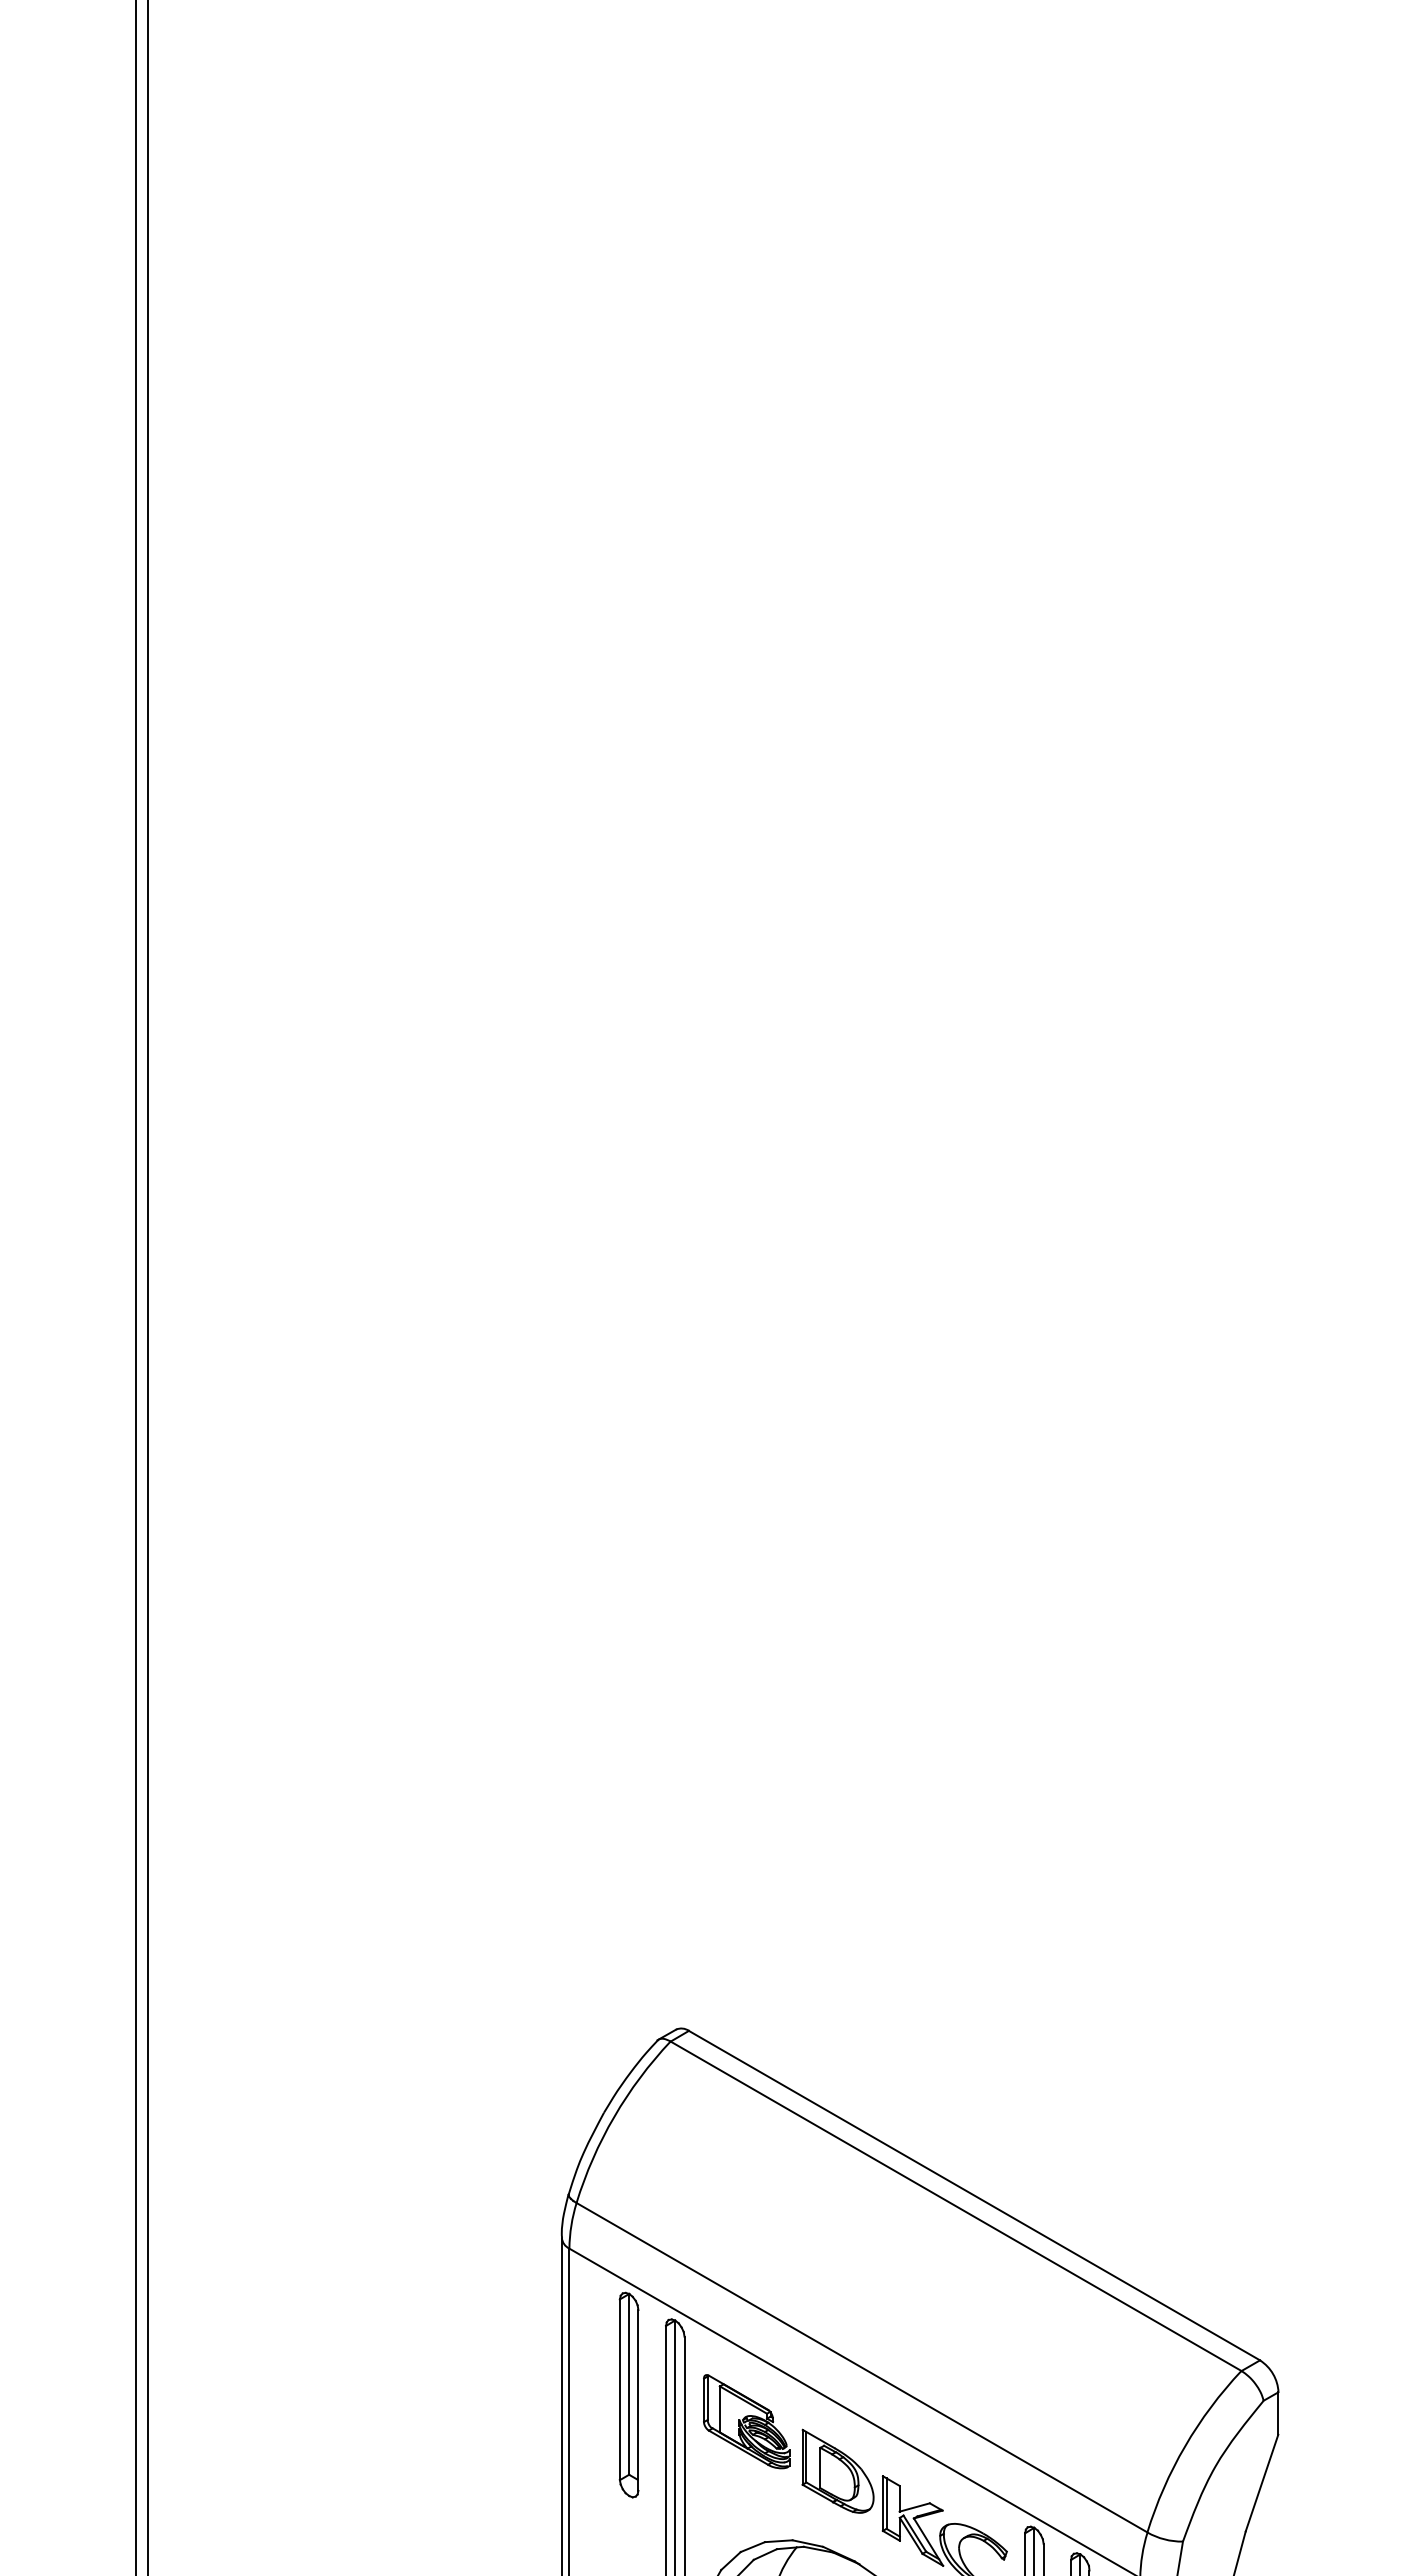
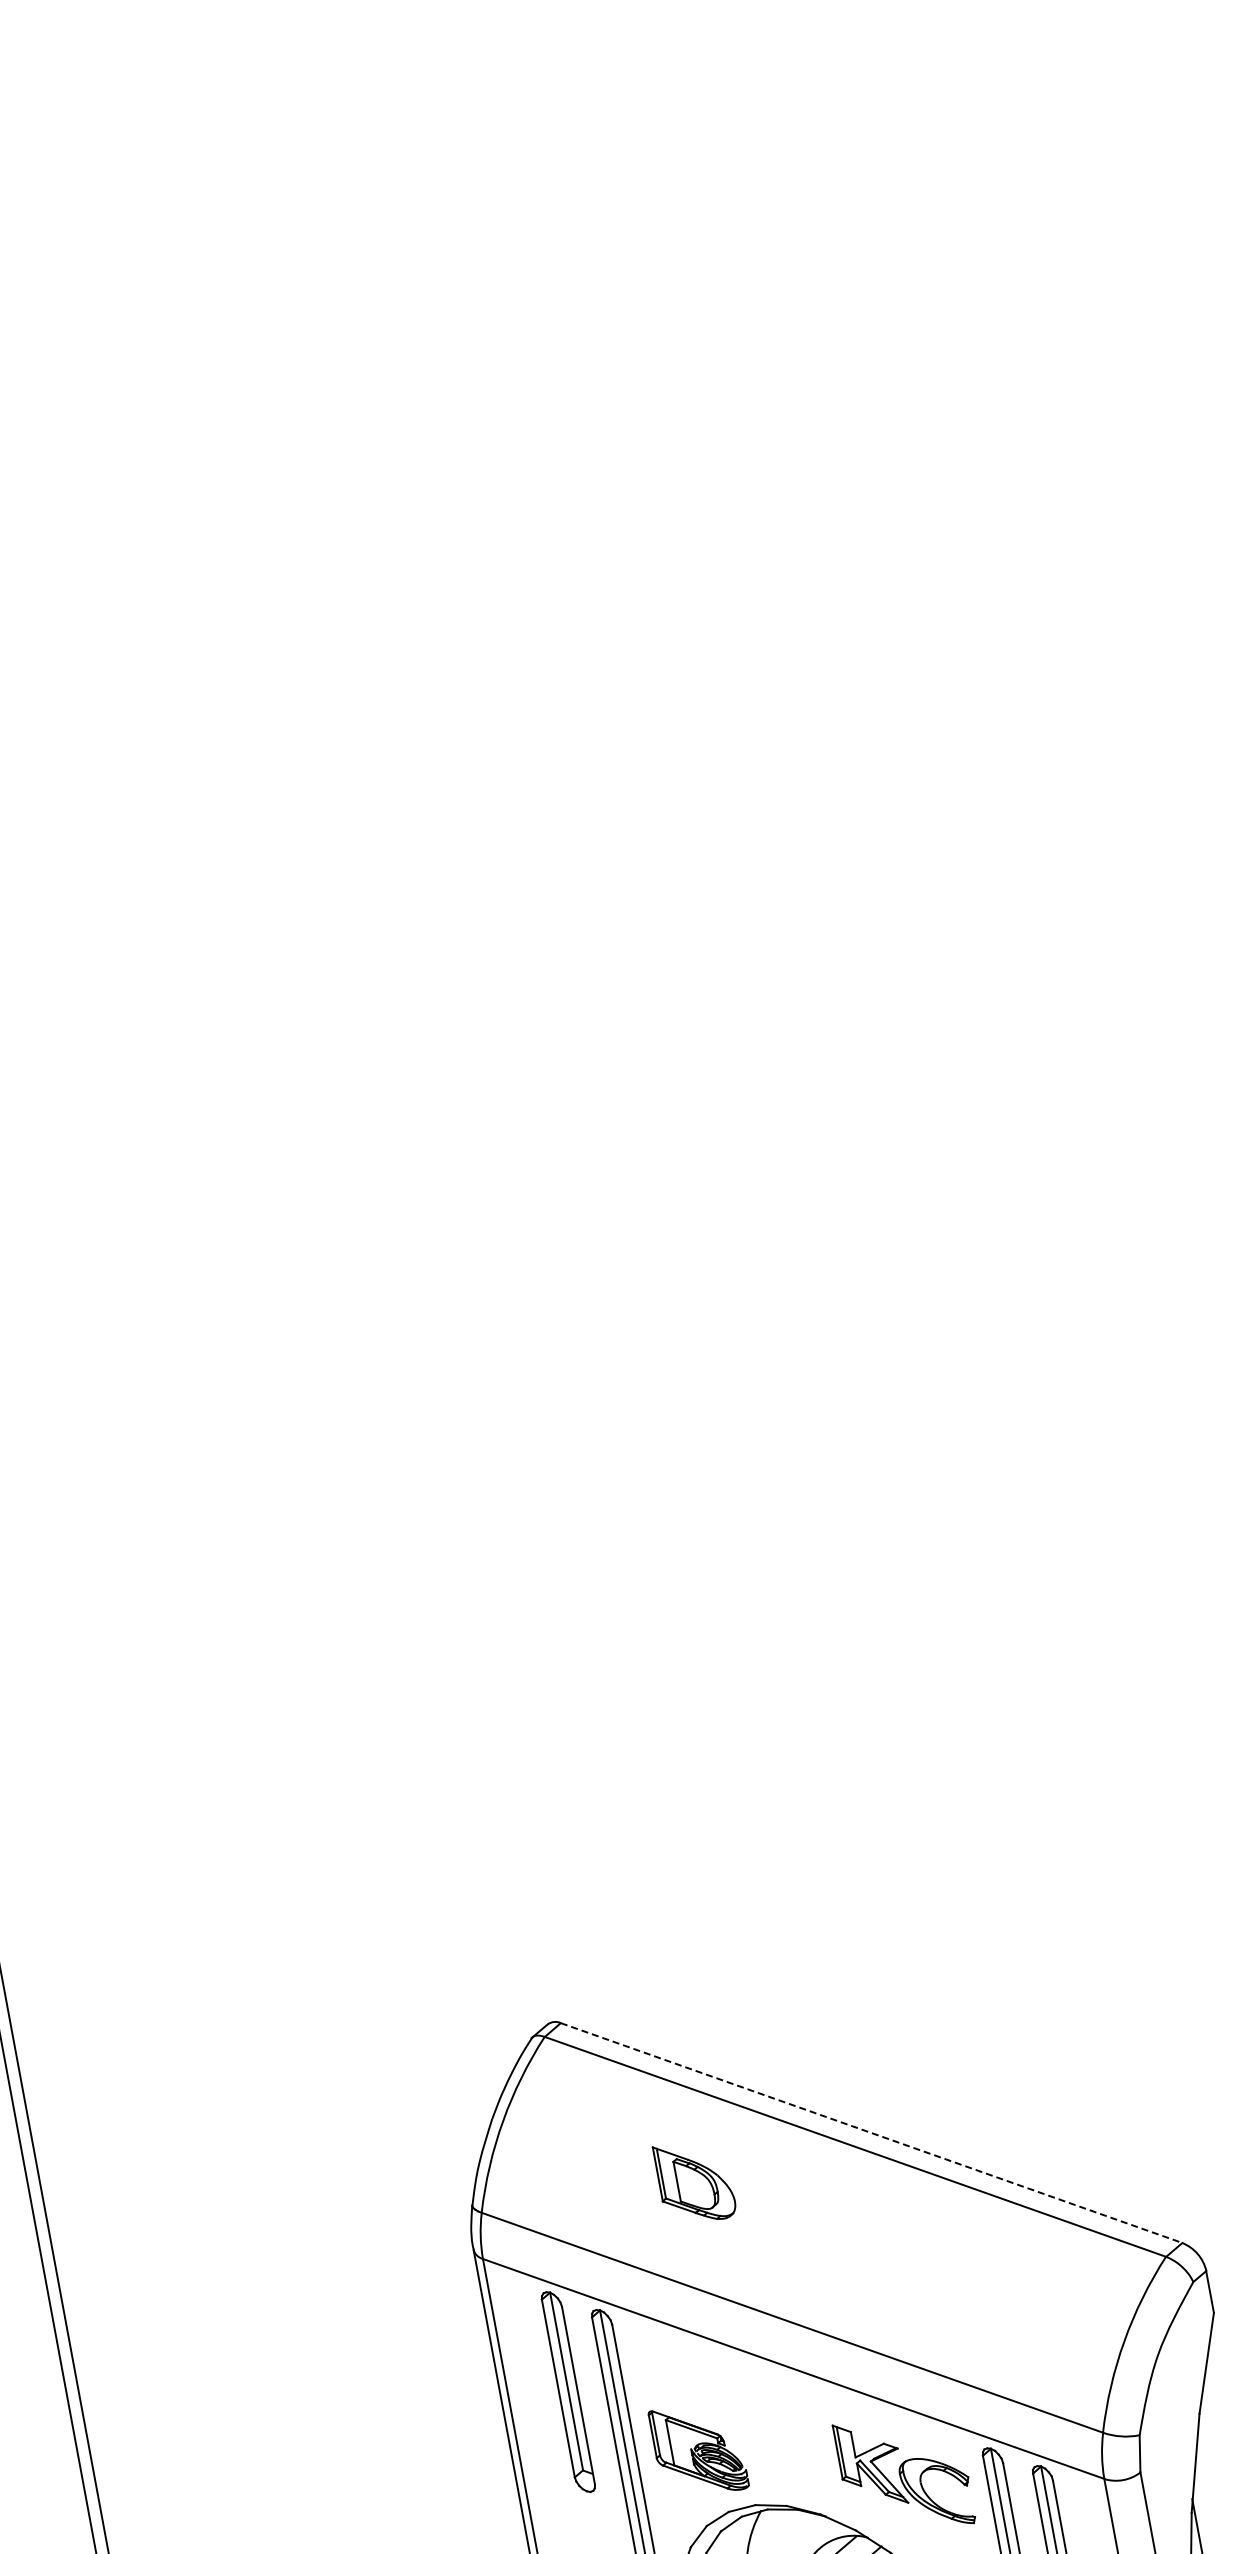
line: (974, 2195) -> (871, 2132), solid -> dashed
part: (746, 2421) -> (698, 2449), moved
part: (837, 2470) -> (694, 2181), moved

